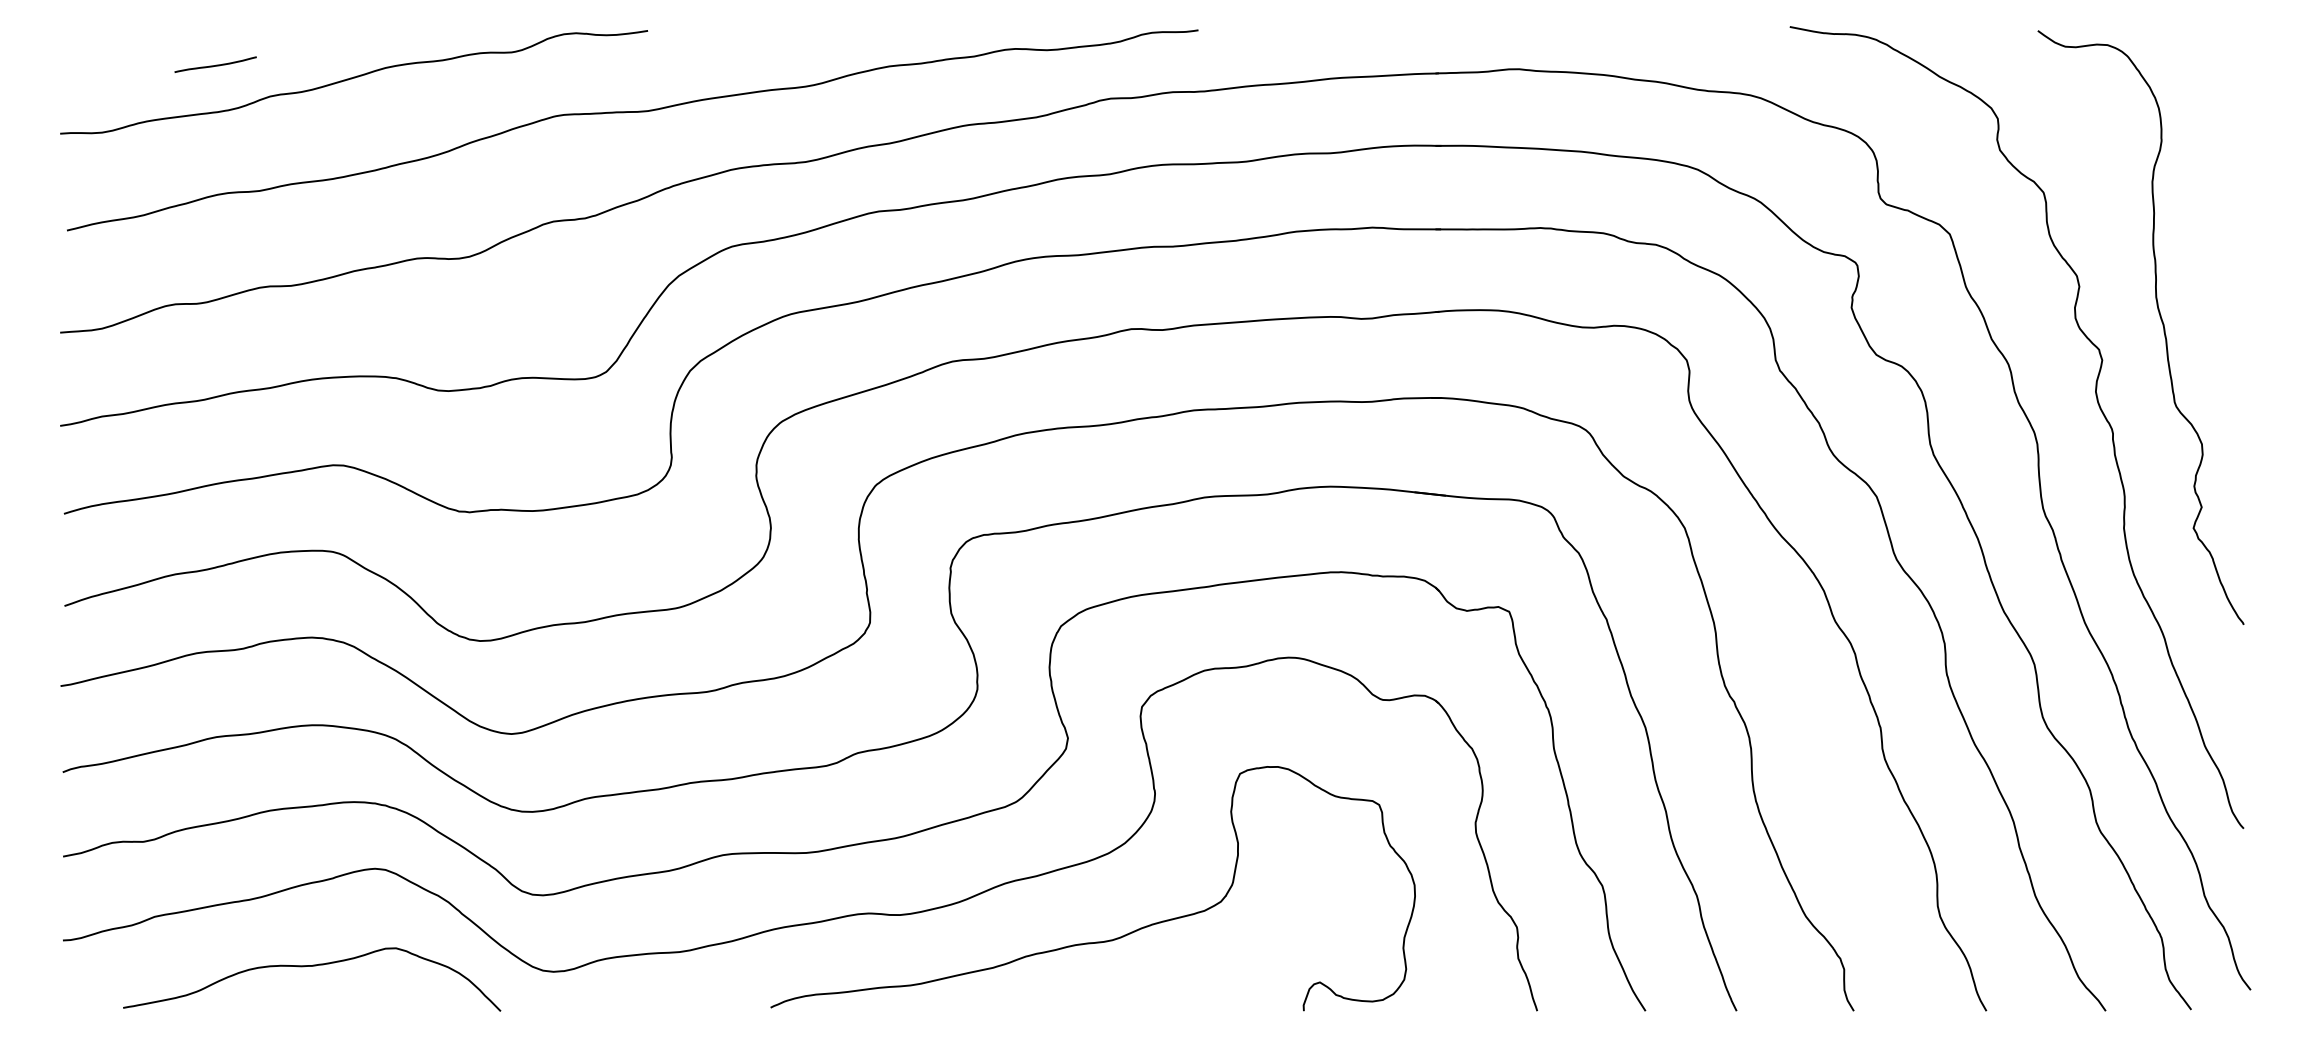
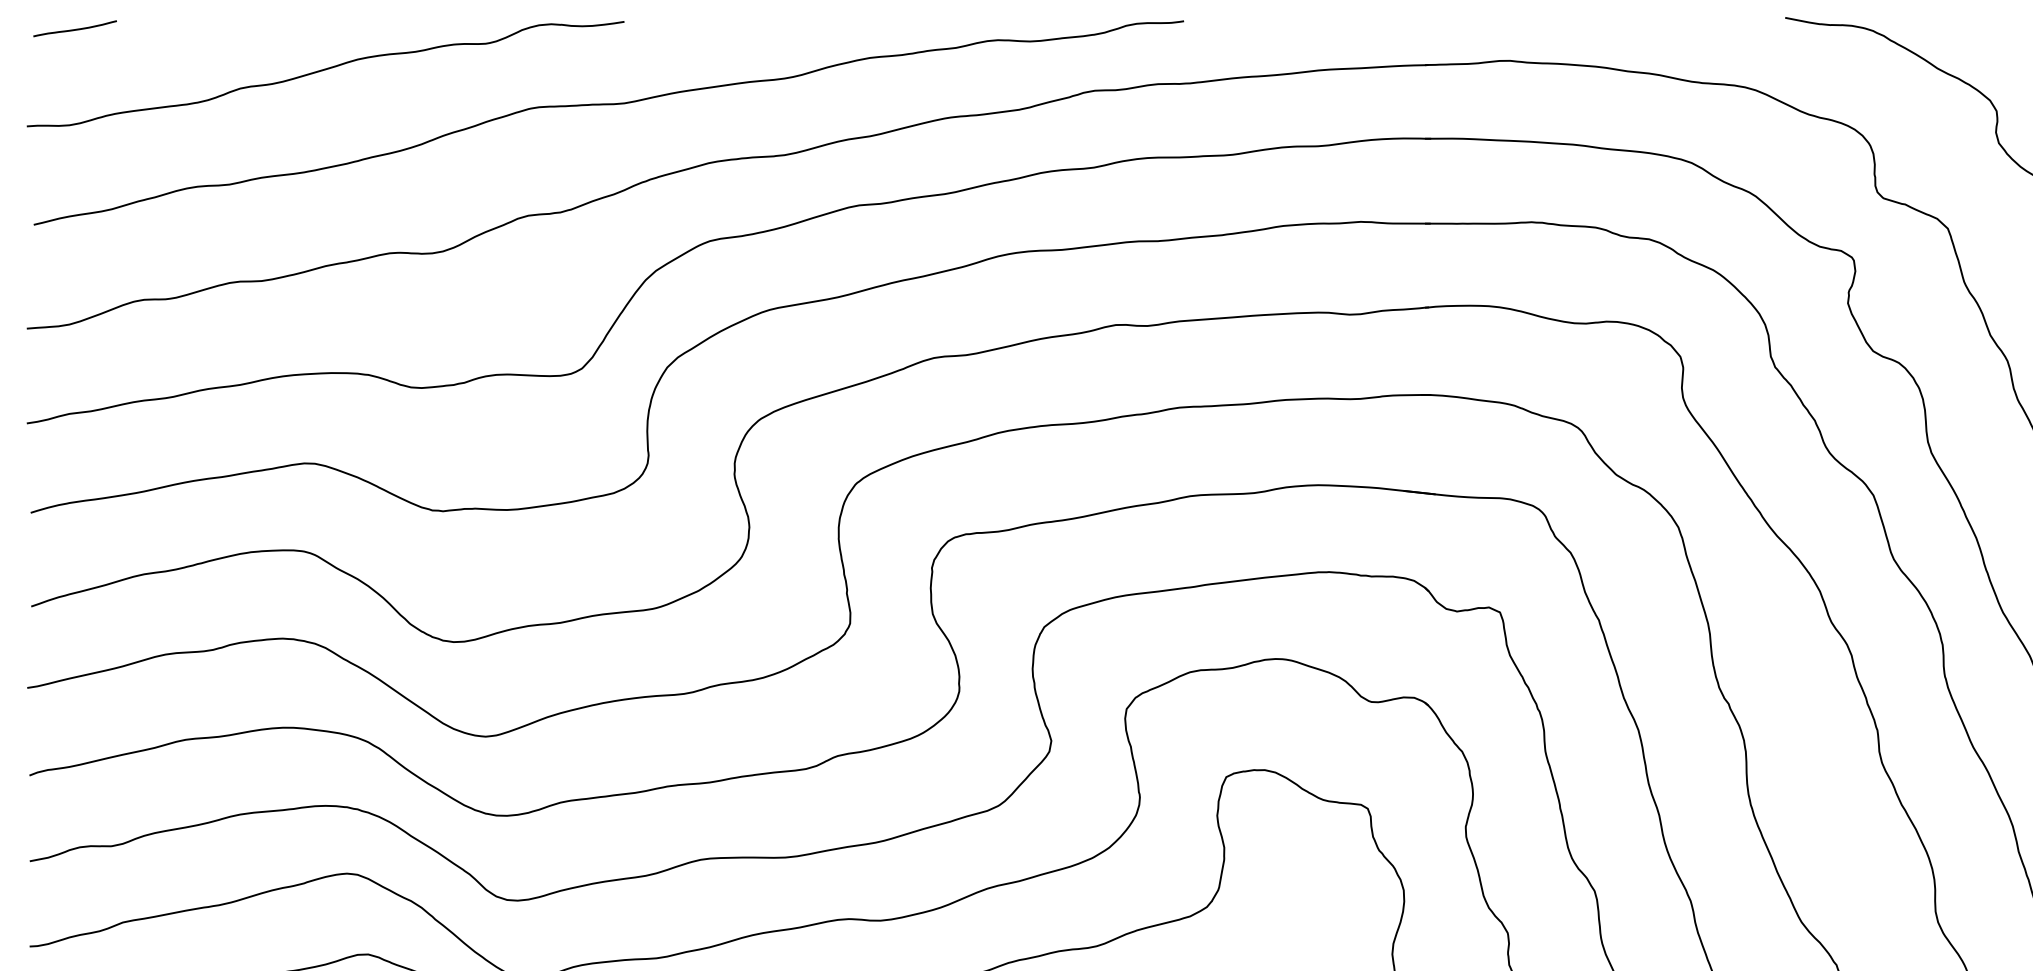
curve: (216, 64) -> (75, 28), moved

